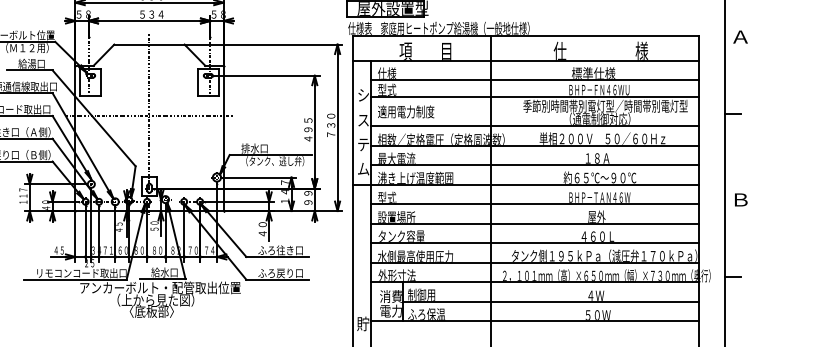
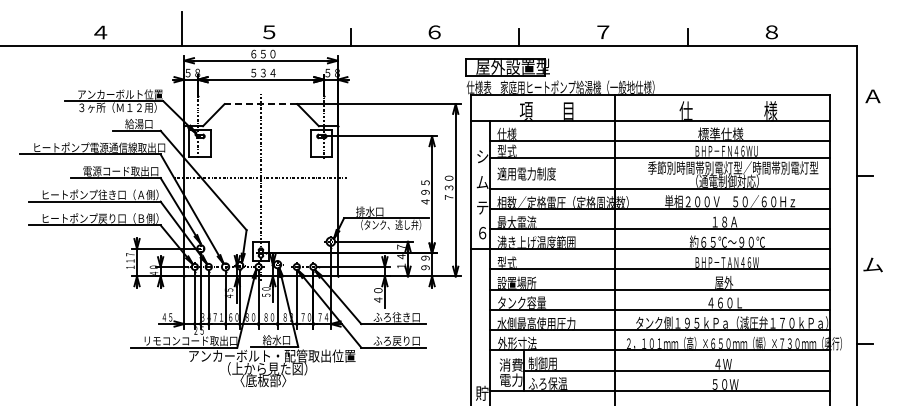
line: (149, 44) -> (260, 104), solid -> dashed
text: (363, 120) -> (482, 182), ス -> ム
text: (363, 168) -> (482, 232), ム -> ６
text: (740, 199) -> (872, 264), Ｂ -> ム

